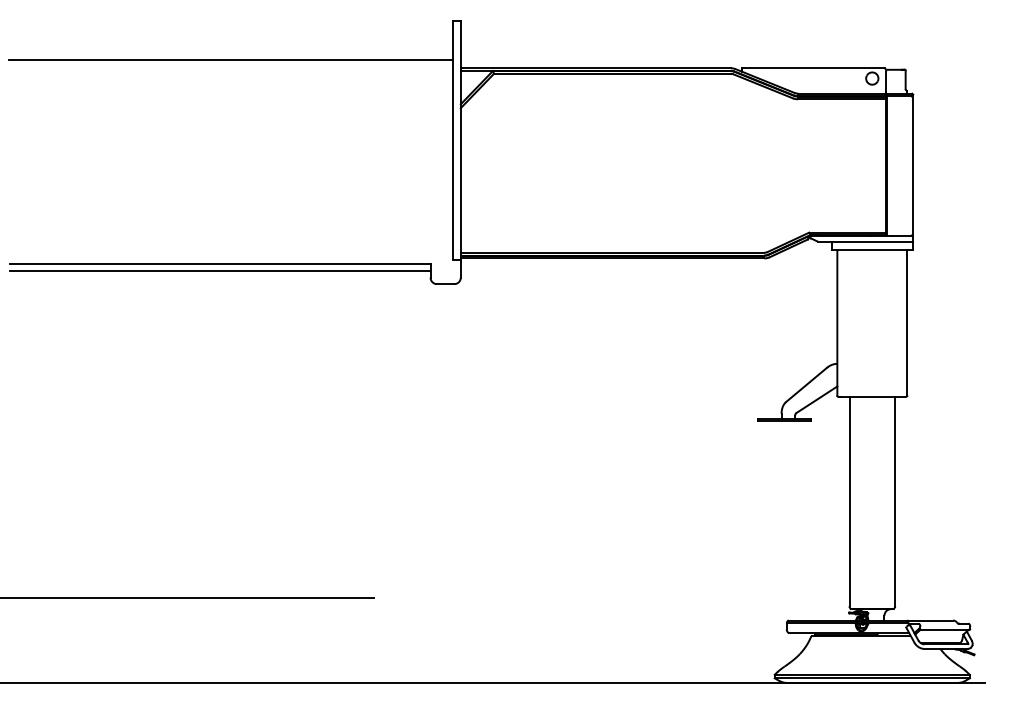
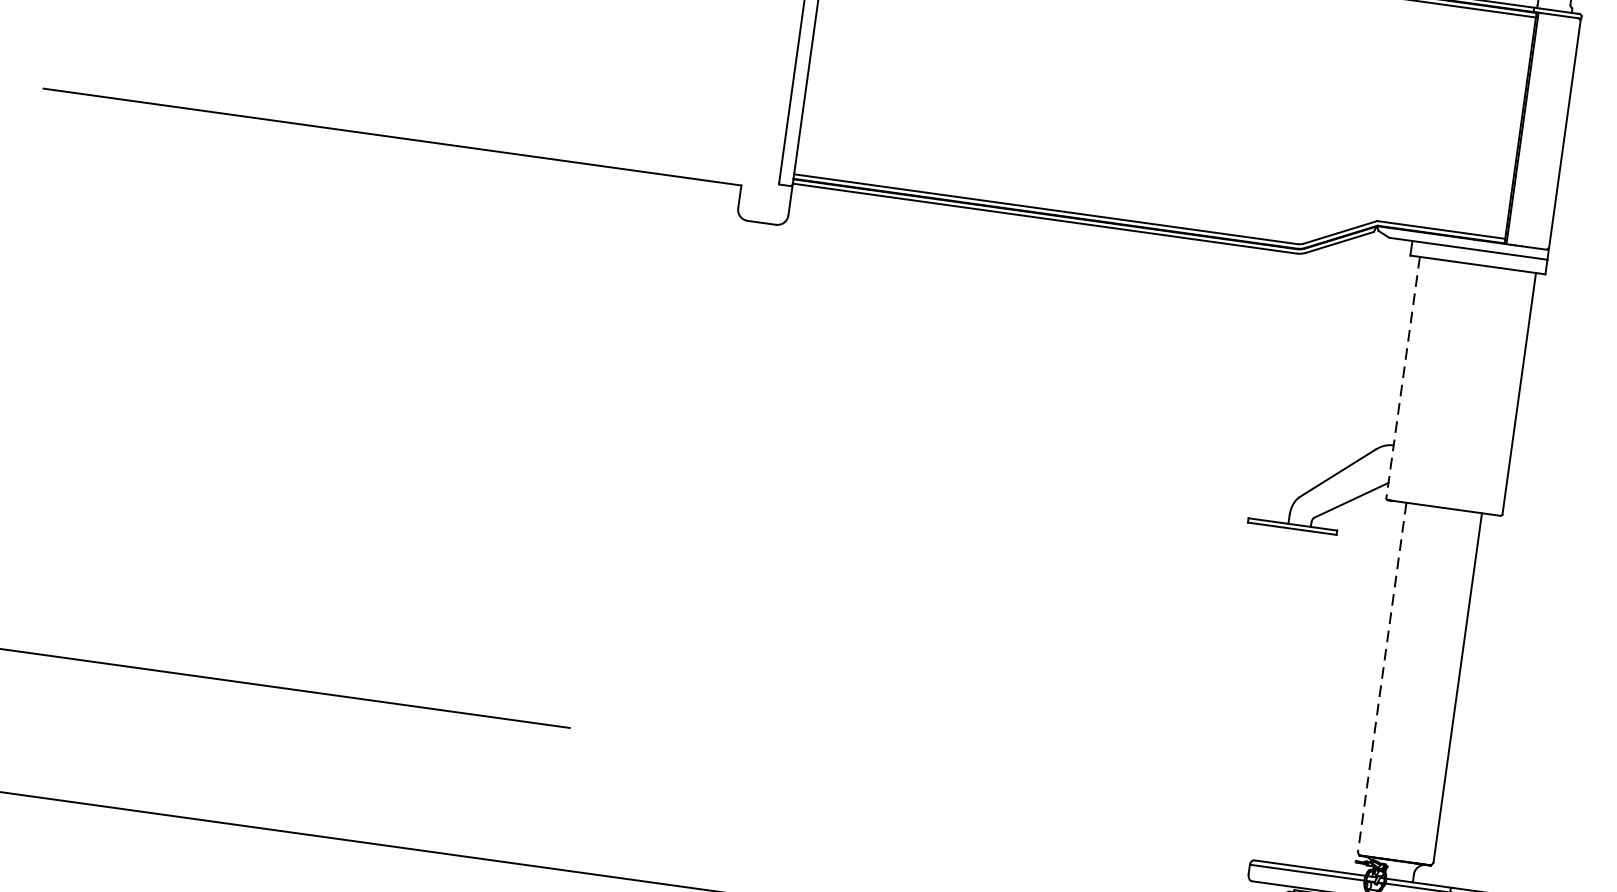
line: (219, 271) -> (389, 149), removed
line: (837, 323) -> (1403, 378), solid -> dashed
line: (849, 502) -> (1381, 678), solid -> dashed

